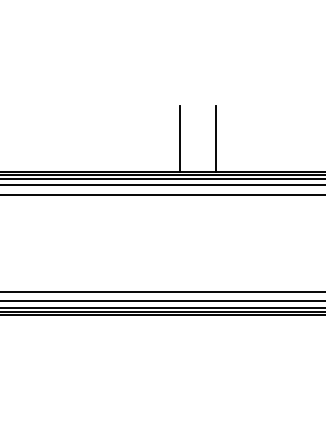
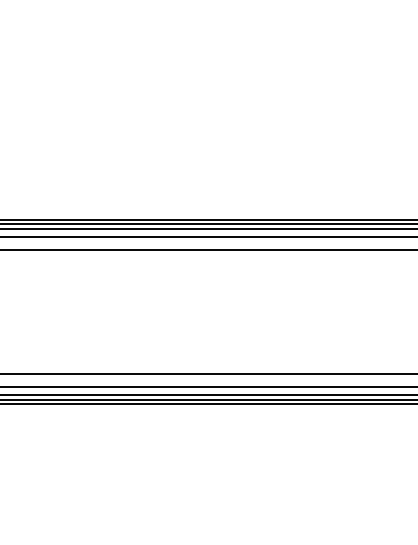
line: (180, 138) -> (231, 177), removed
line: (216, 138) -> (277, 177), removed

